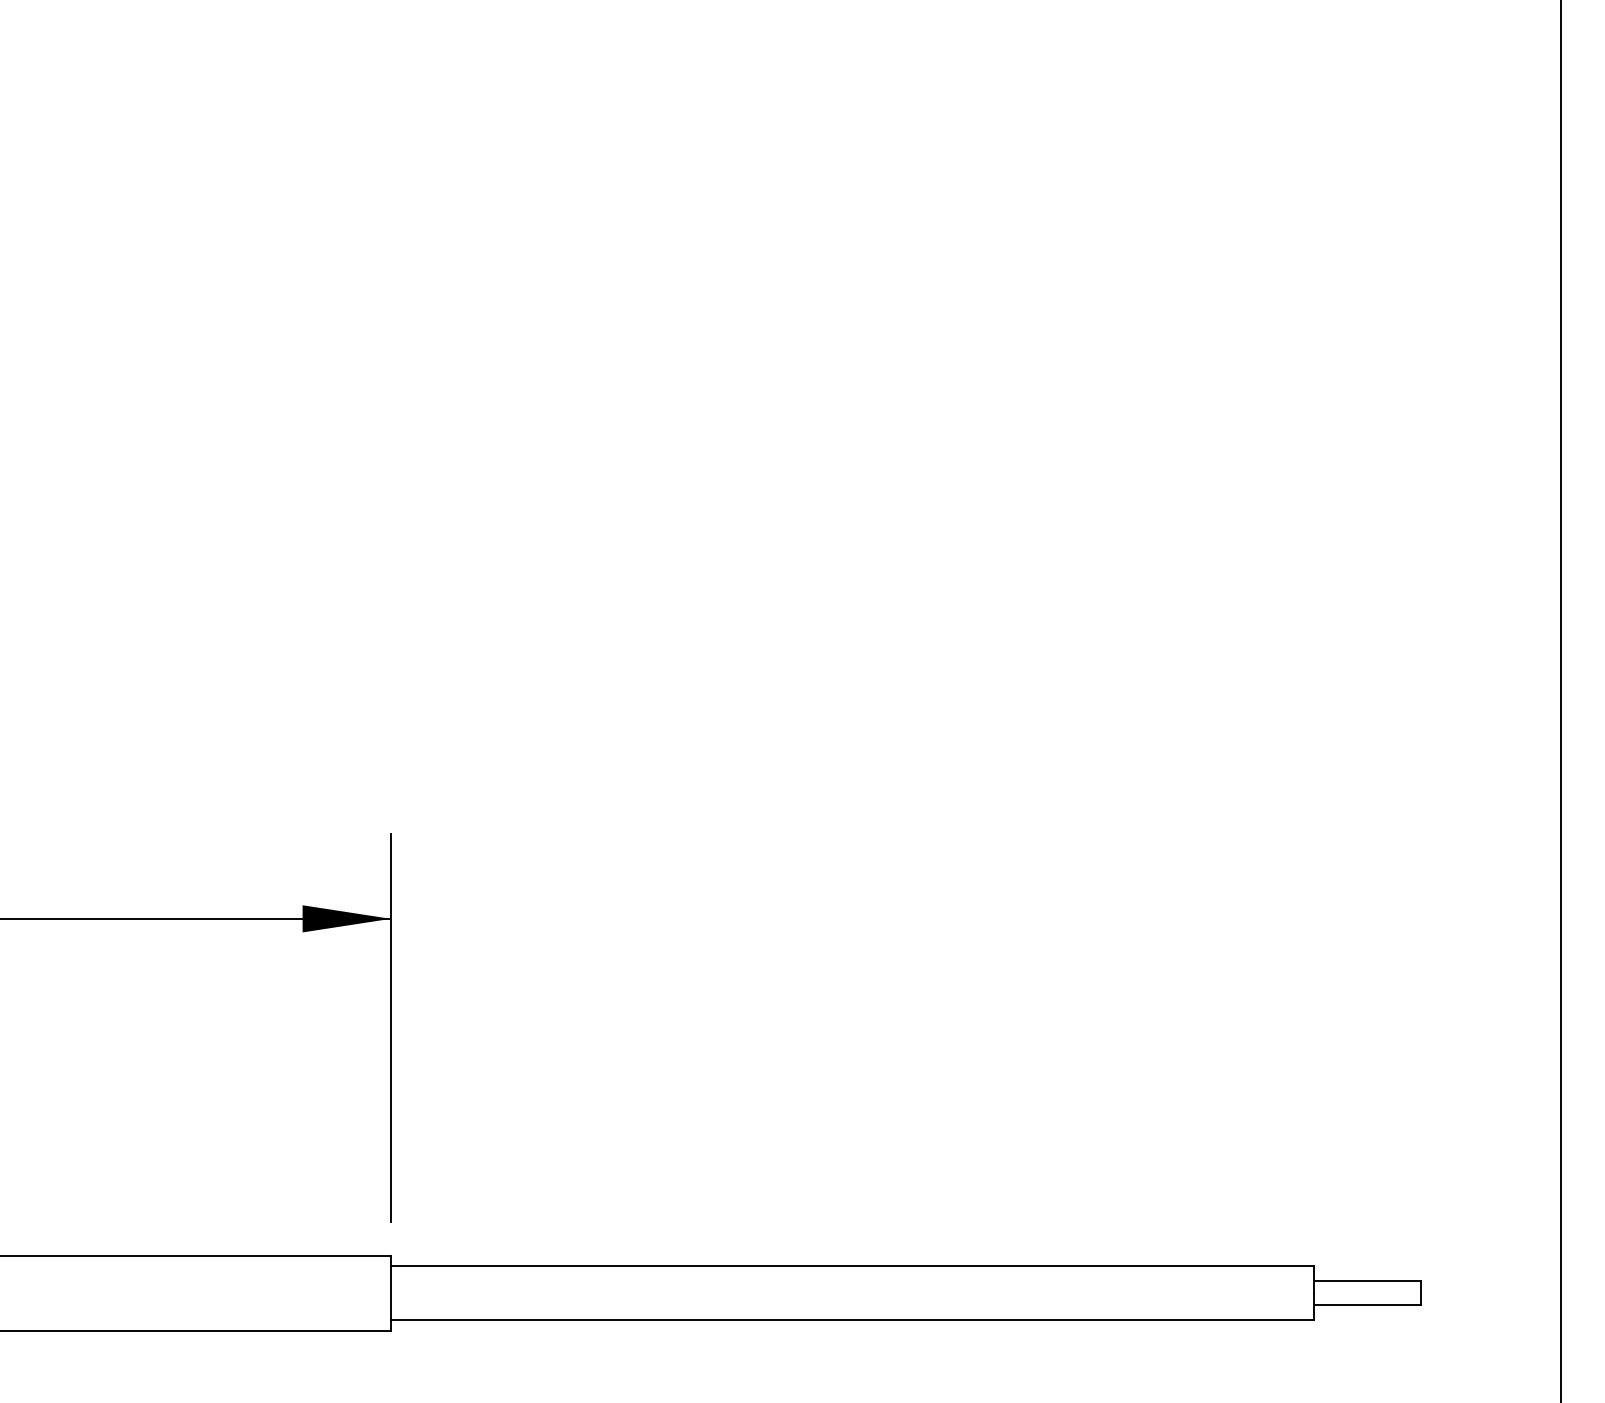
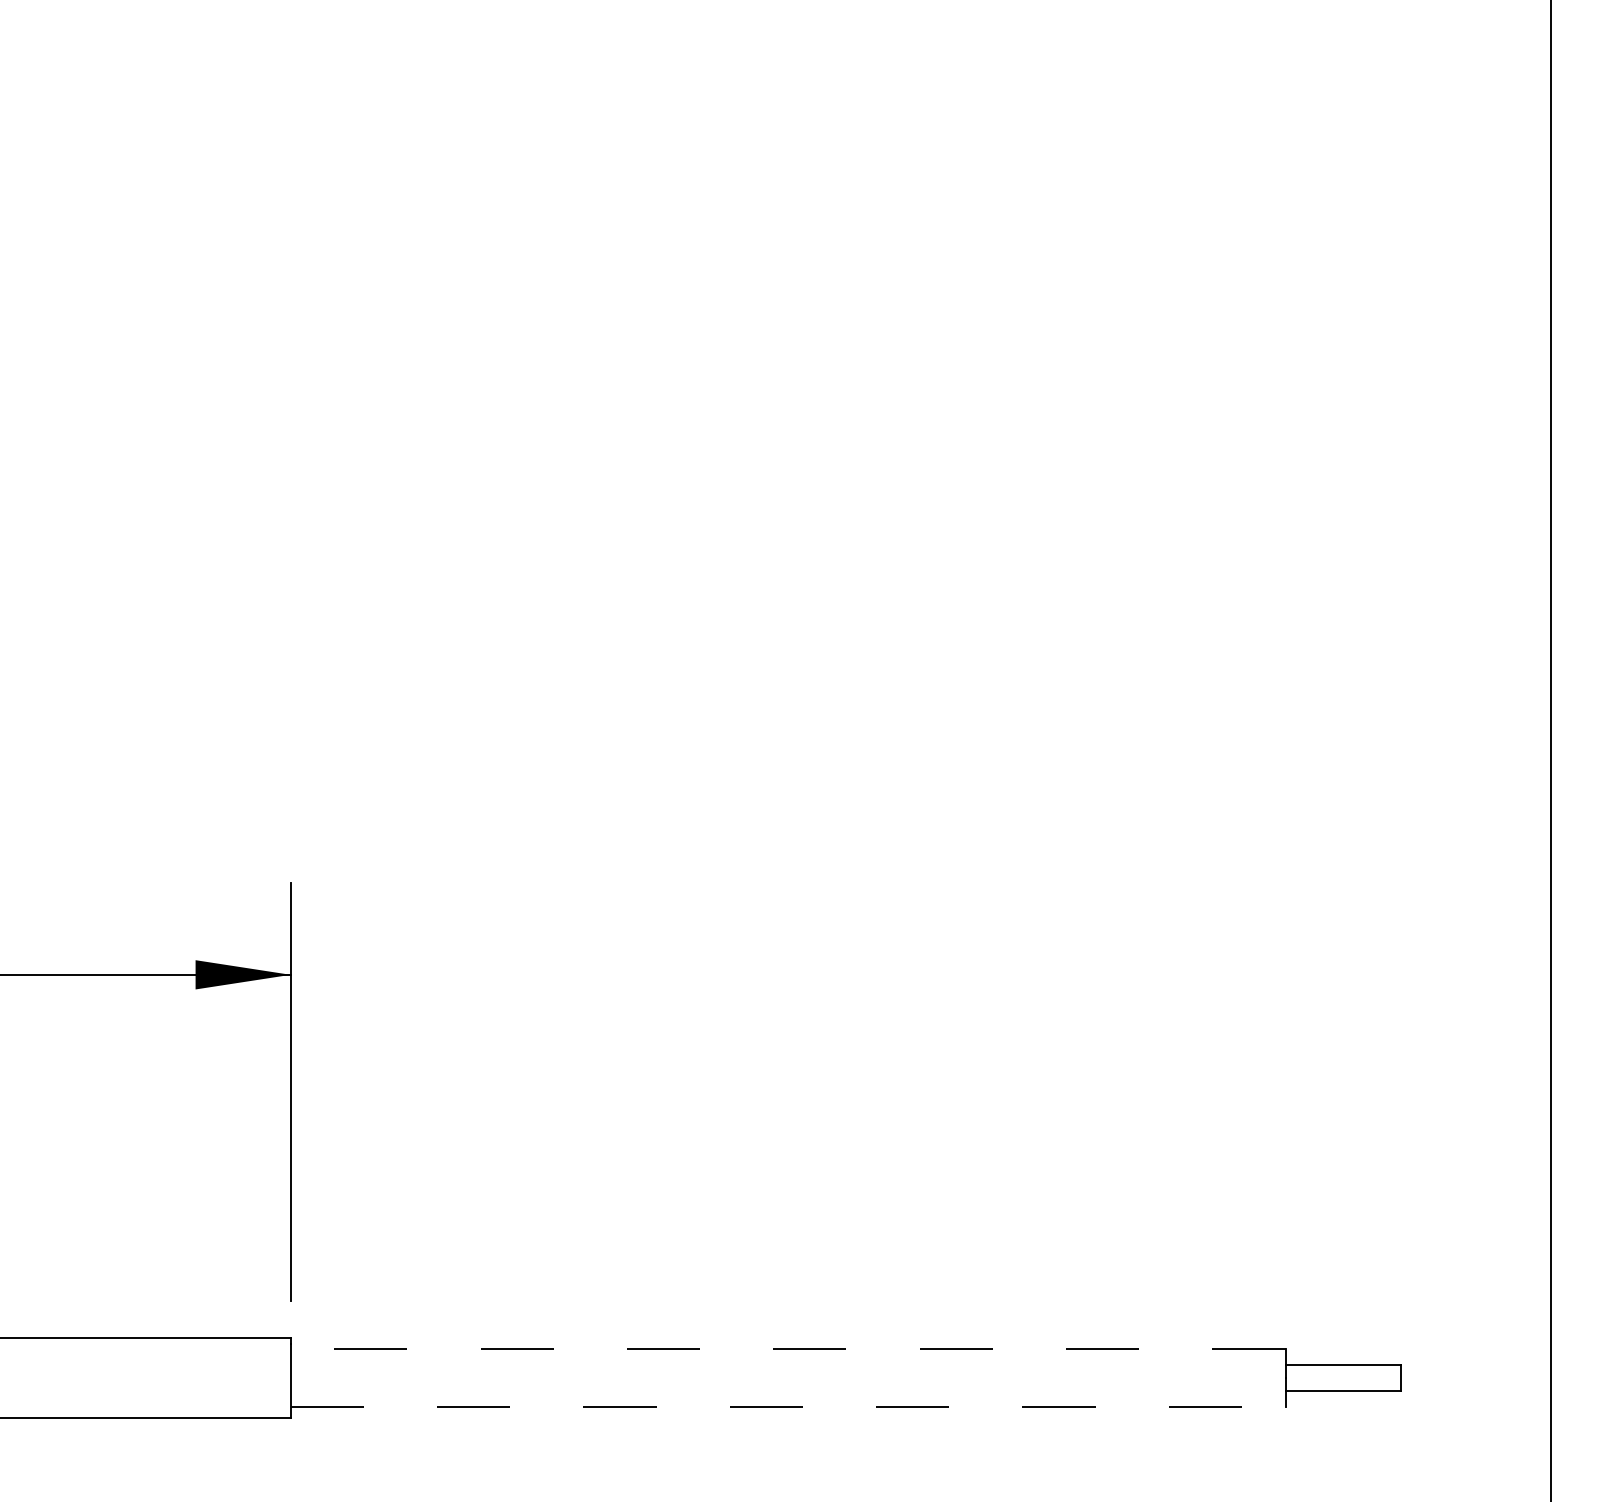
line: (852, 1266) -> (788, 1349), solid -> dashed
line: (852, 1319) -> (788, 1406), solid -> dashed

